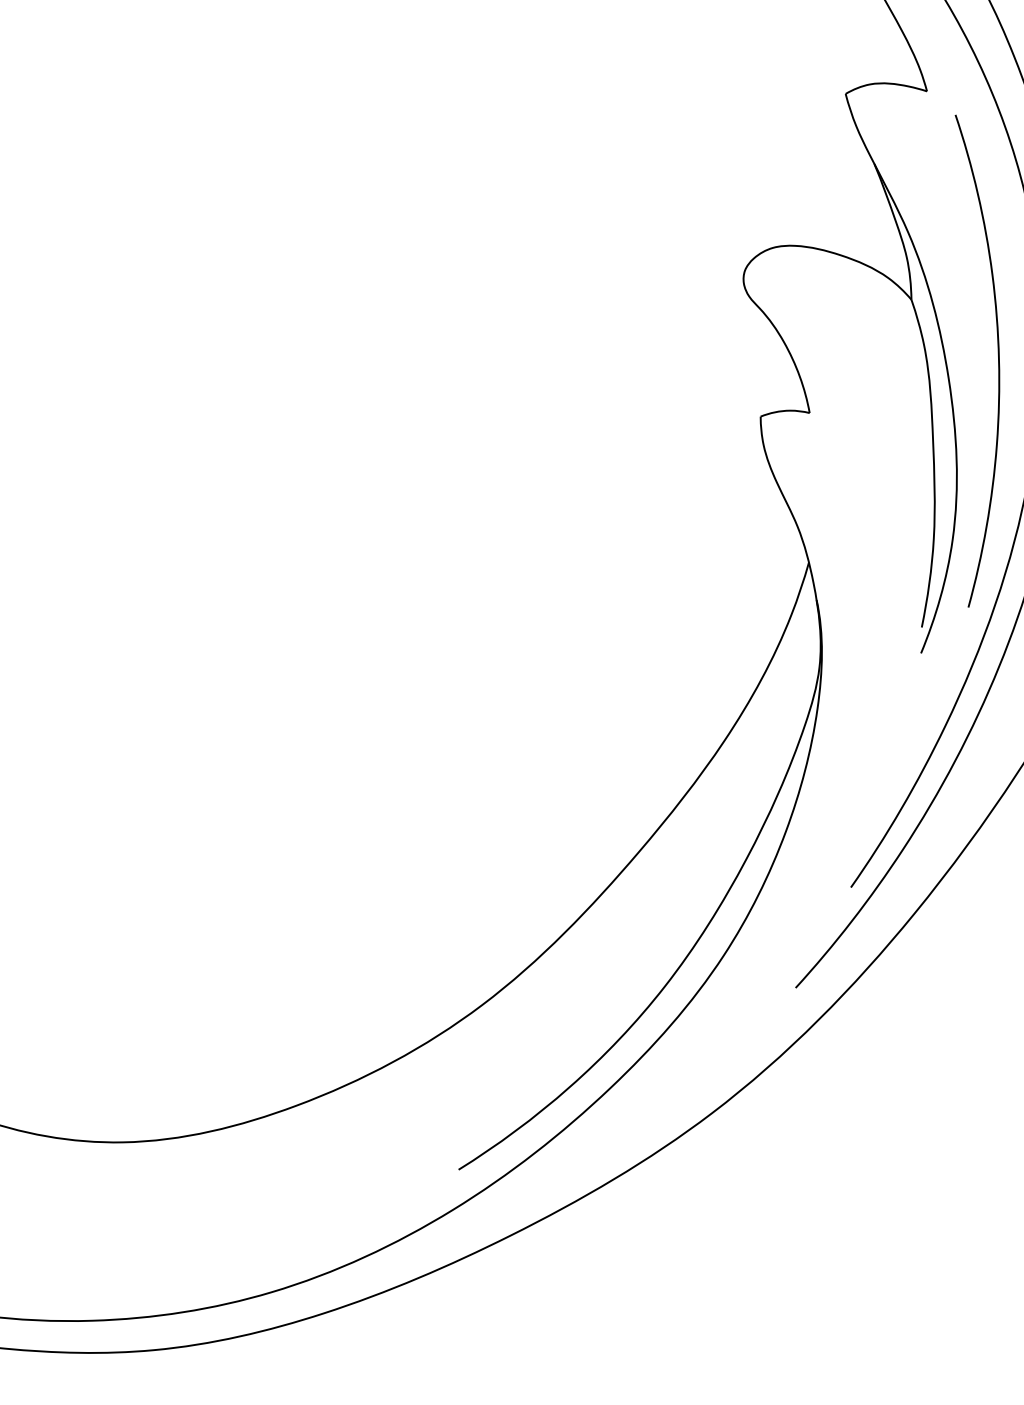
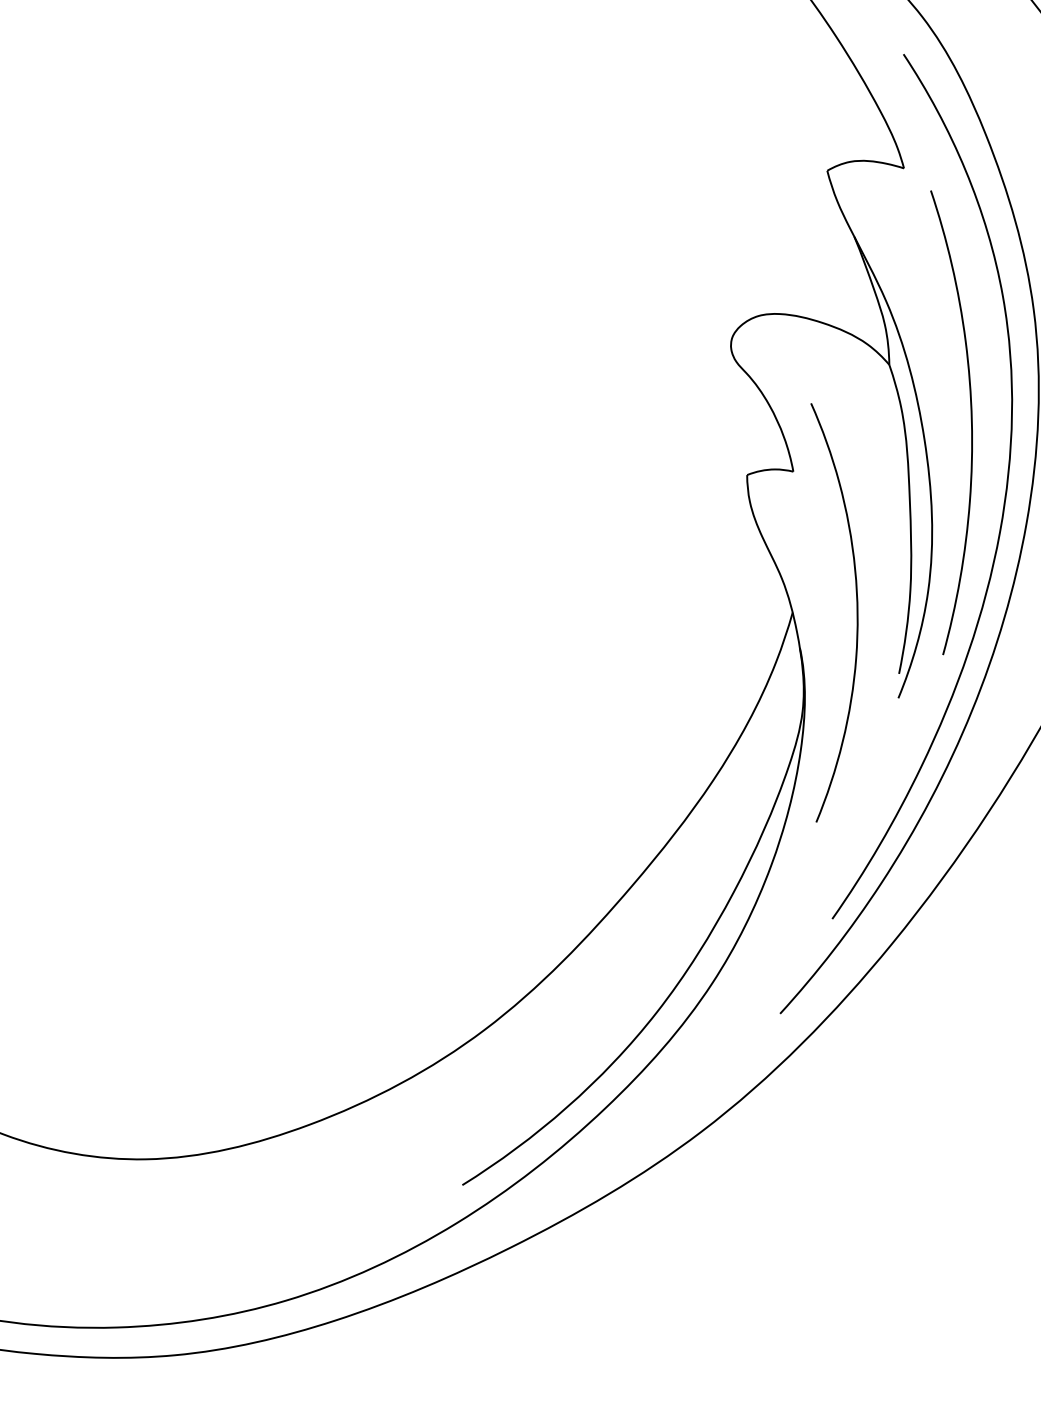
curve: (876, 562) -> (856, 612), added

